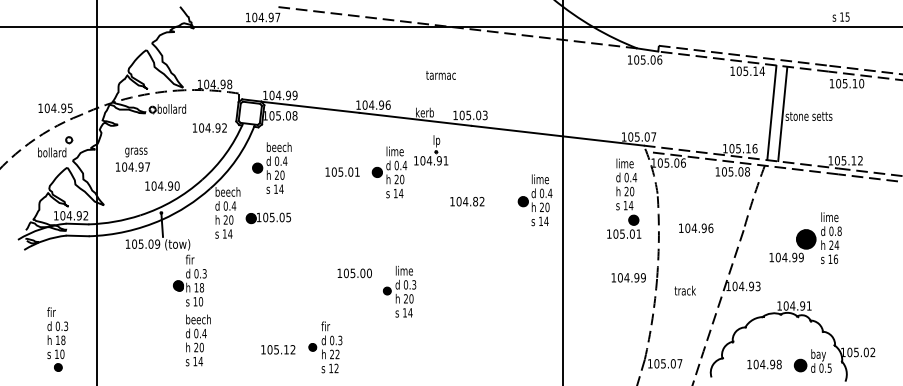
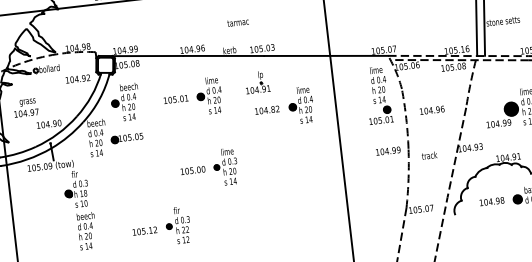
part: (431, 150) -> (257, 82), moved
part: (534, 200) -> (300, 105), moved
part: (399, 291) -> (225, 166), moved

